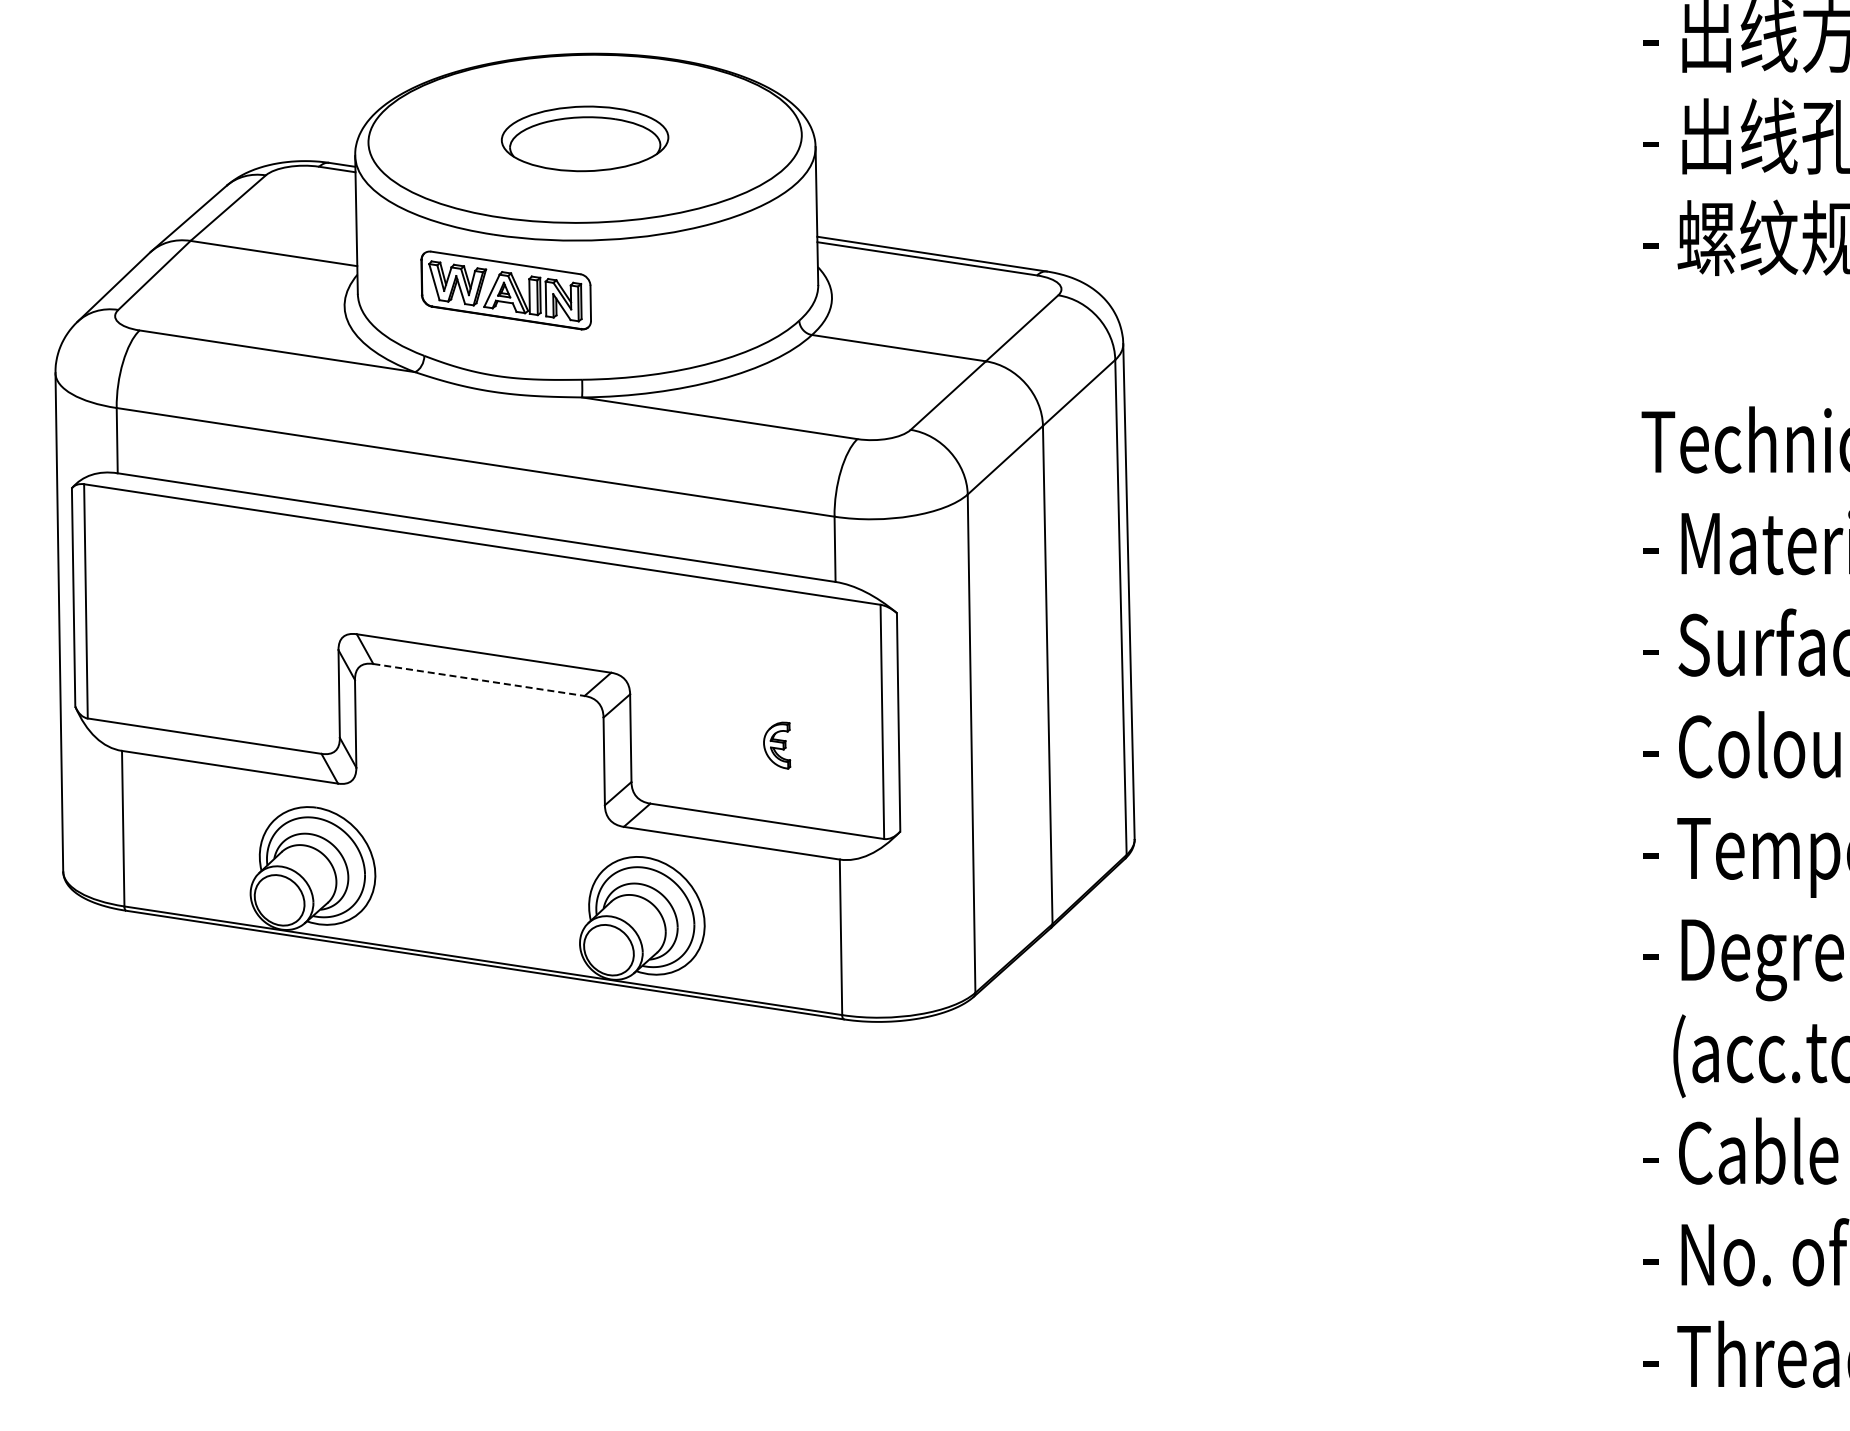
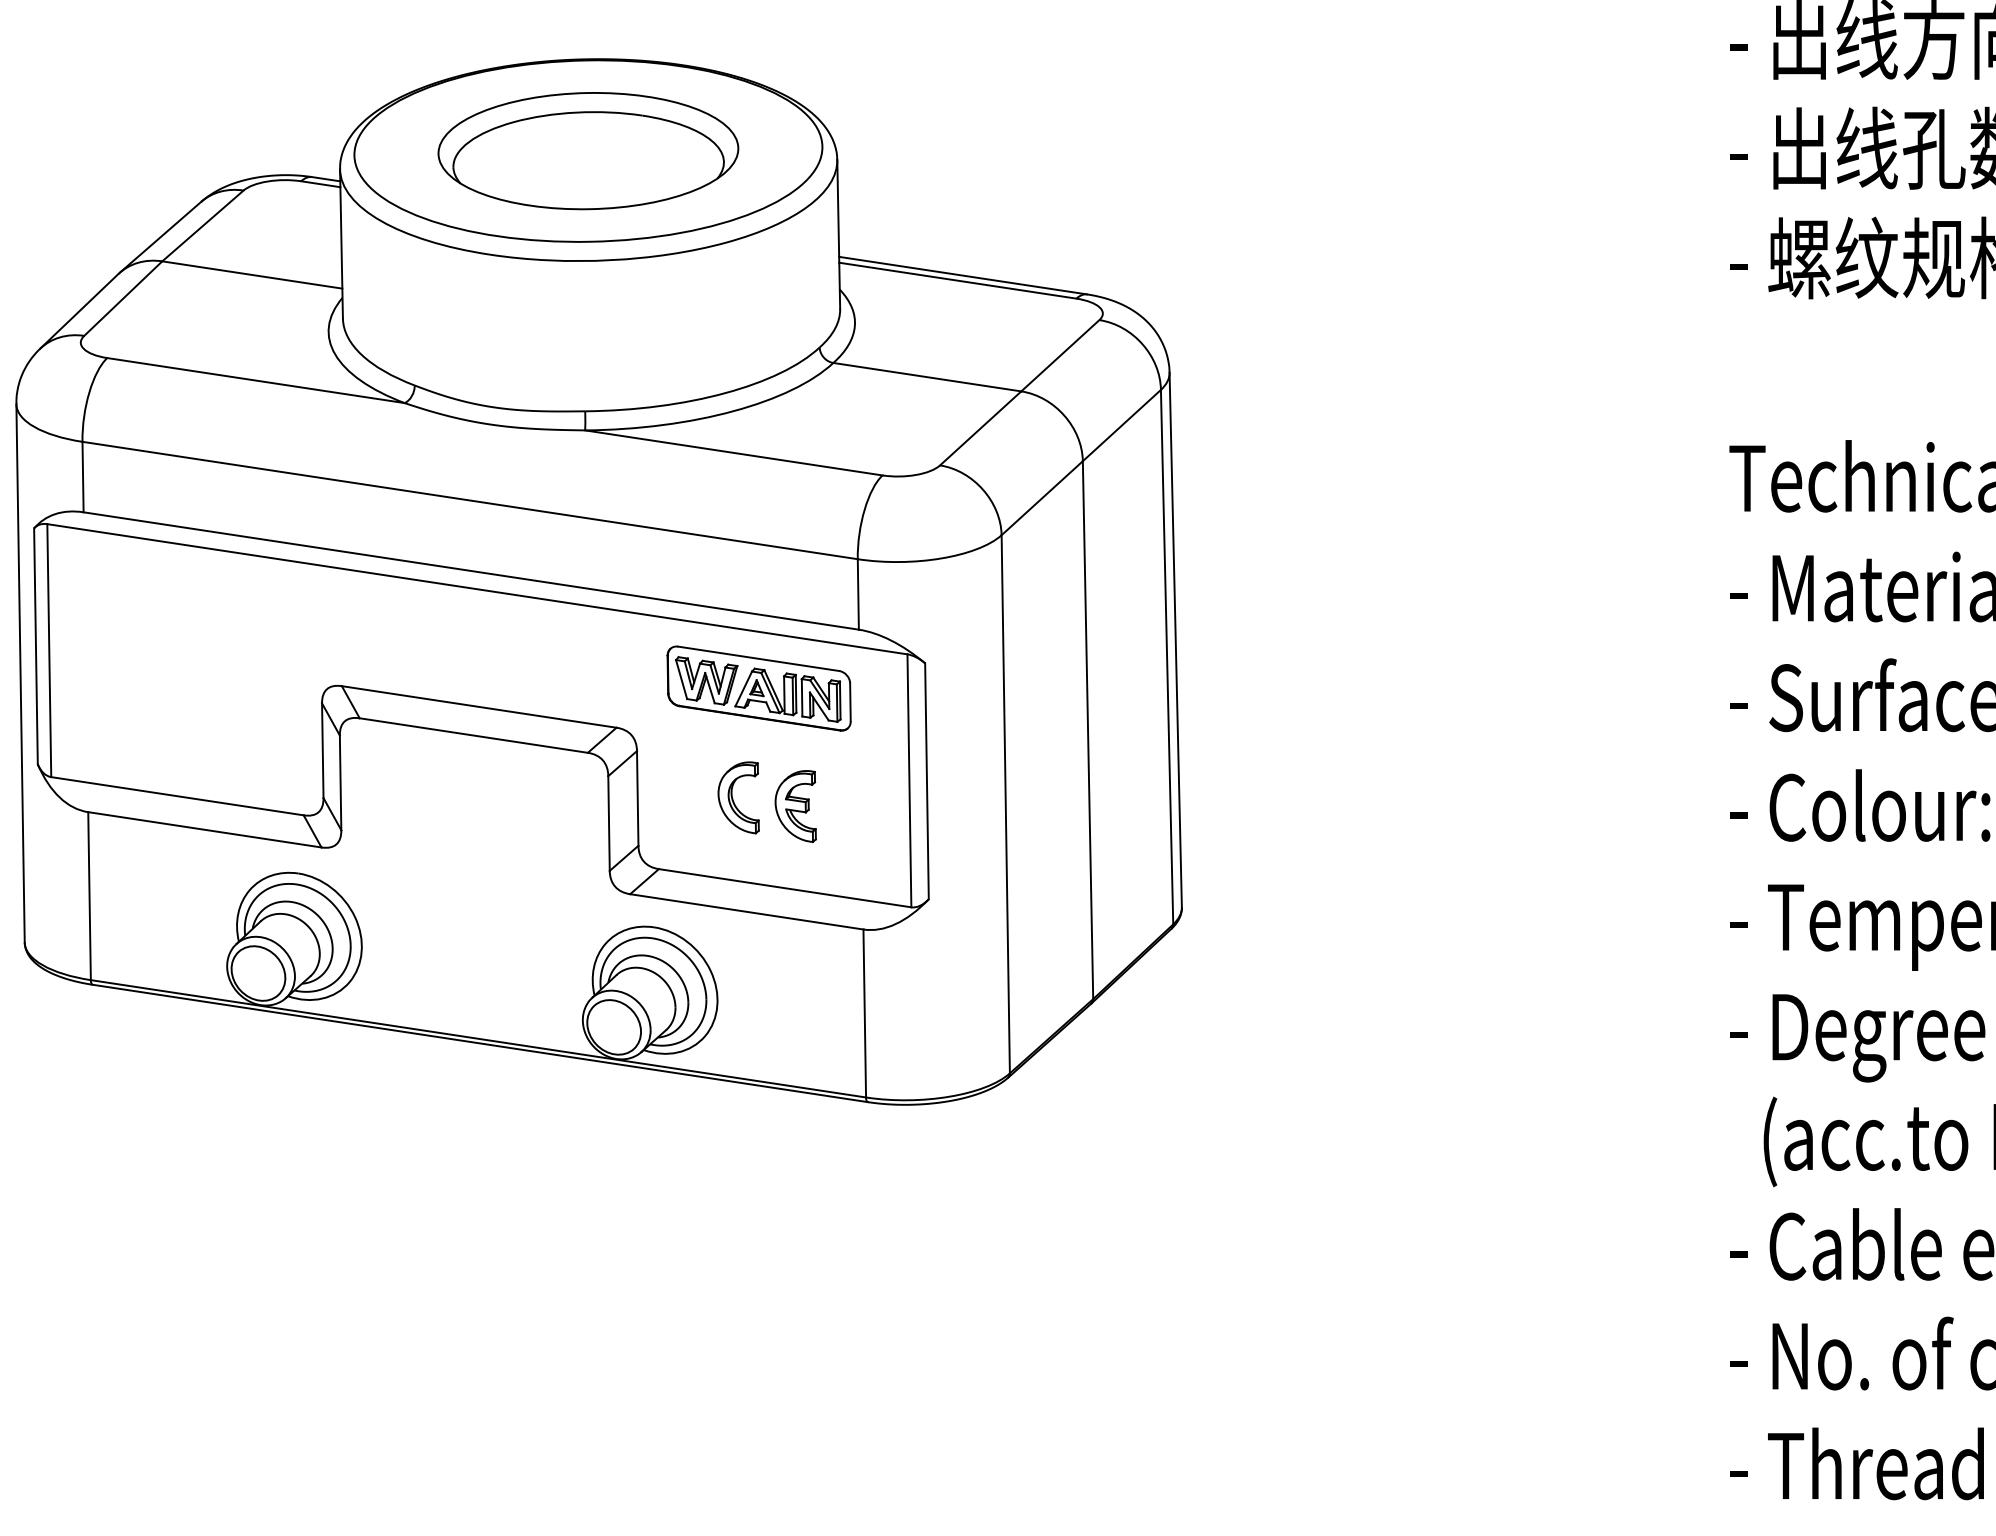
part: (584, 138) -> (587, 150), size x1.67
part: (505, 290) -> (758, 688), moved
line: (478, 679) -> (473, 735), dashed -> solid
part: (723, 737) -> (737, 797), added
part: (776, 745) -> (795, 806), size x1.43

